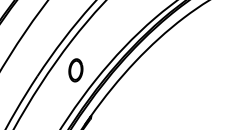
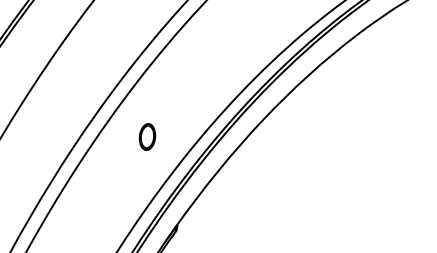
part: (75, 70) -> (146, 137), size x0.6

